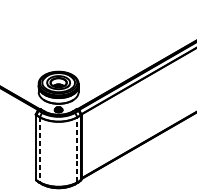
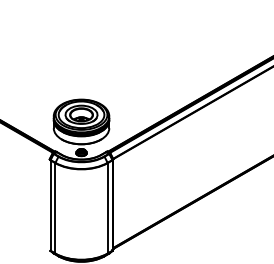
line: (39, 149) -> (55, 208), dashed -> solid
line: (77, 149) -> (107, 207), dashed -> solid

